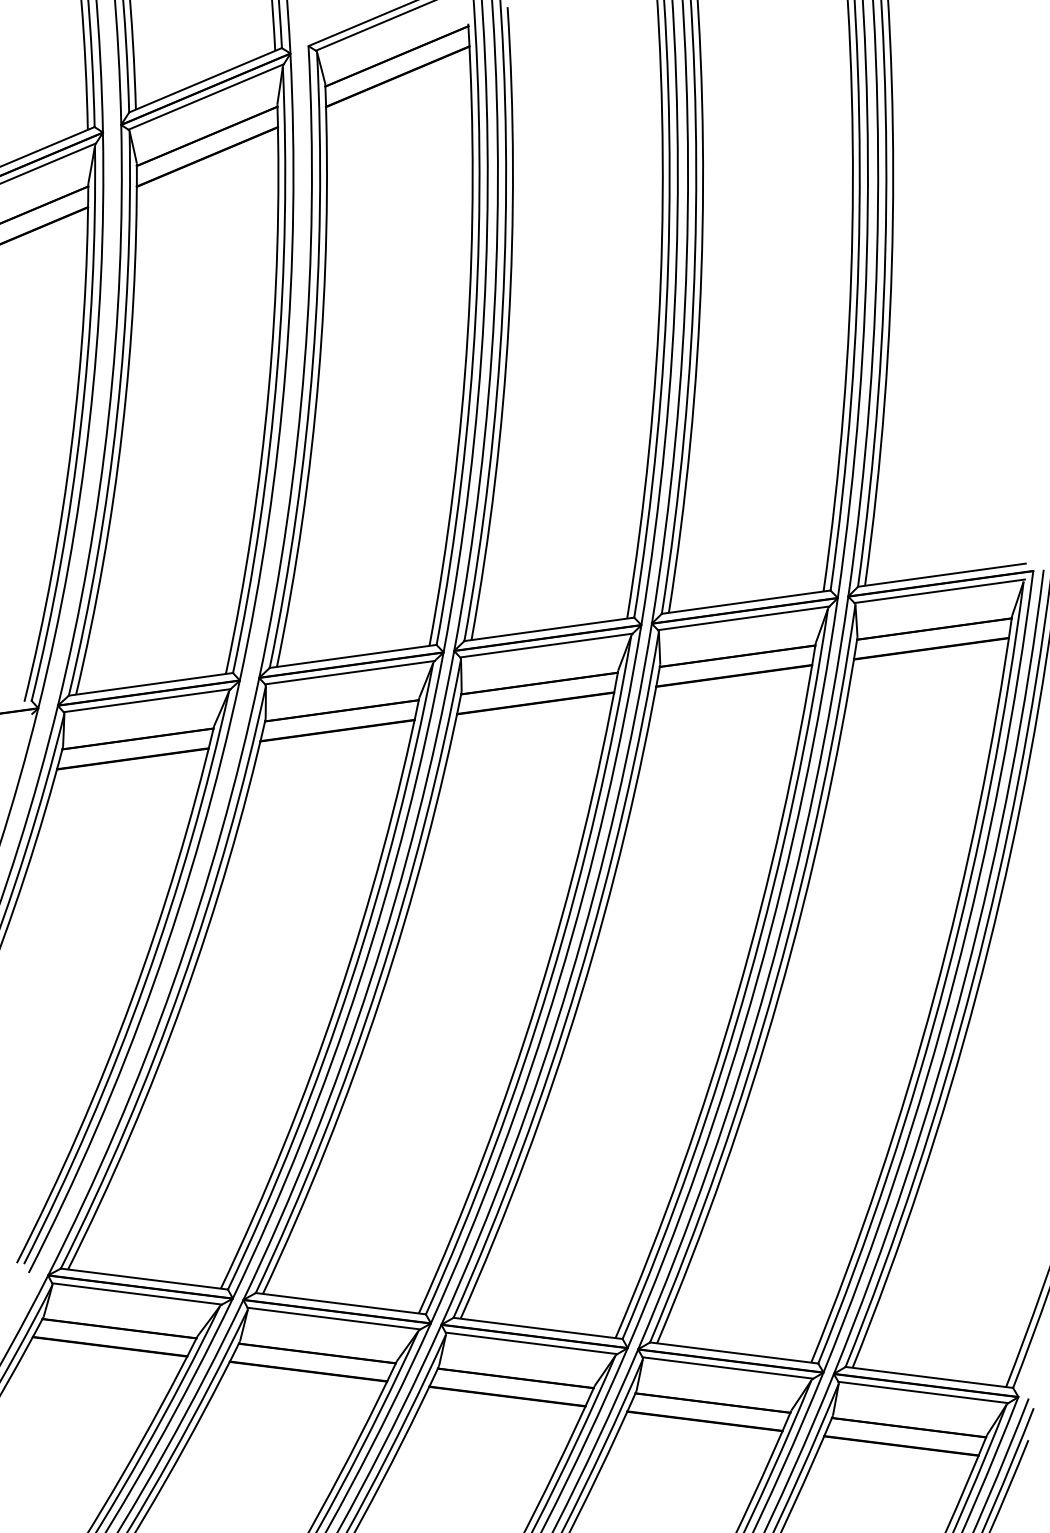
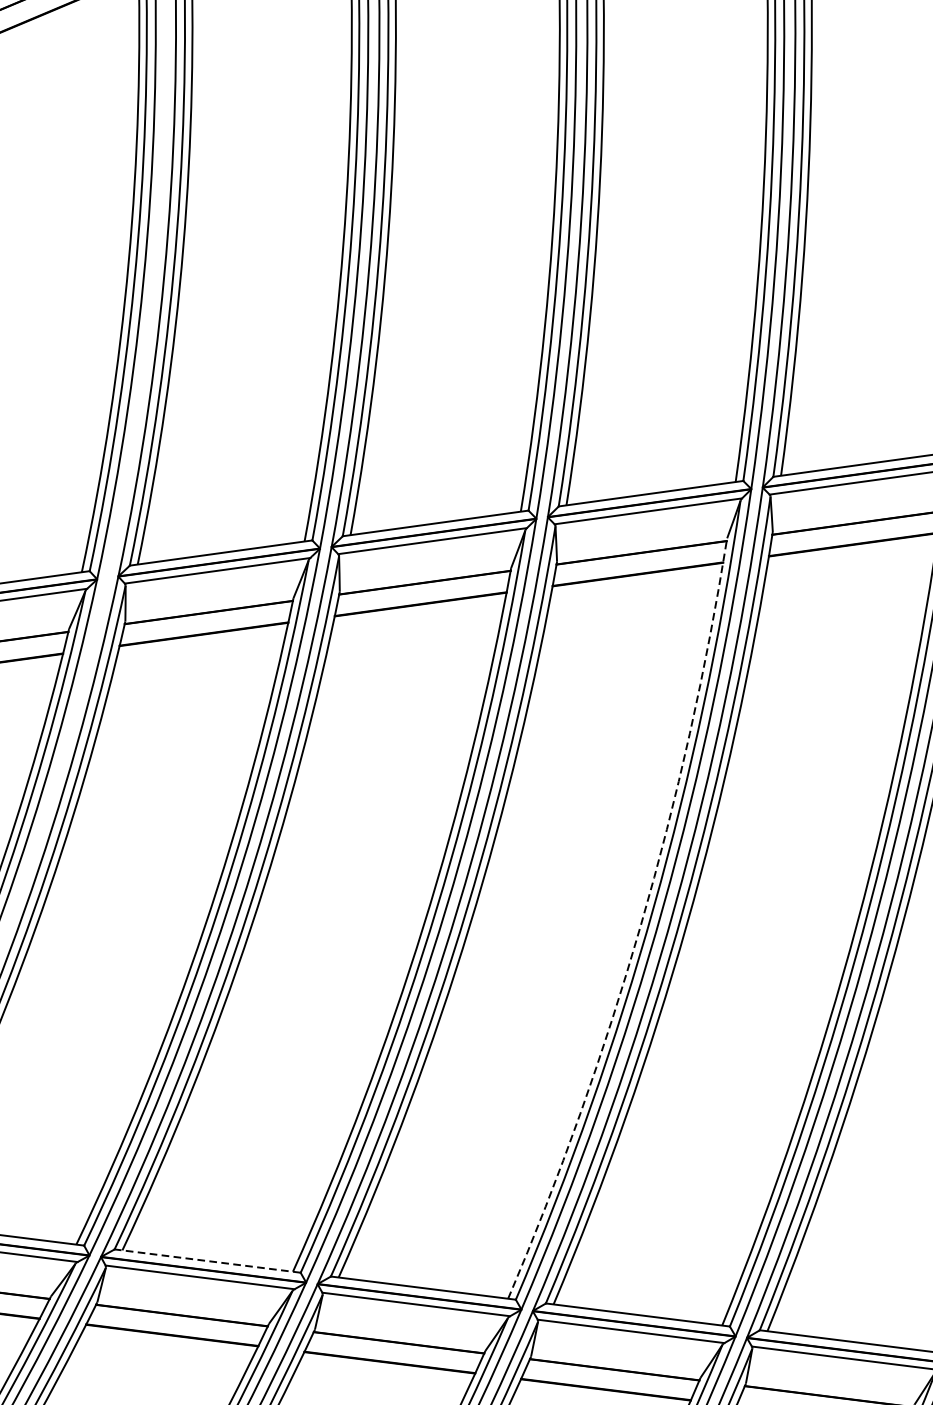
arc: (736, 996) -> (640, 925), solid -> dashed
line: (340, 1303) -> (207, 1260), solid -> dashed

